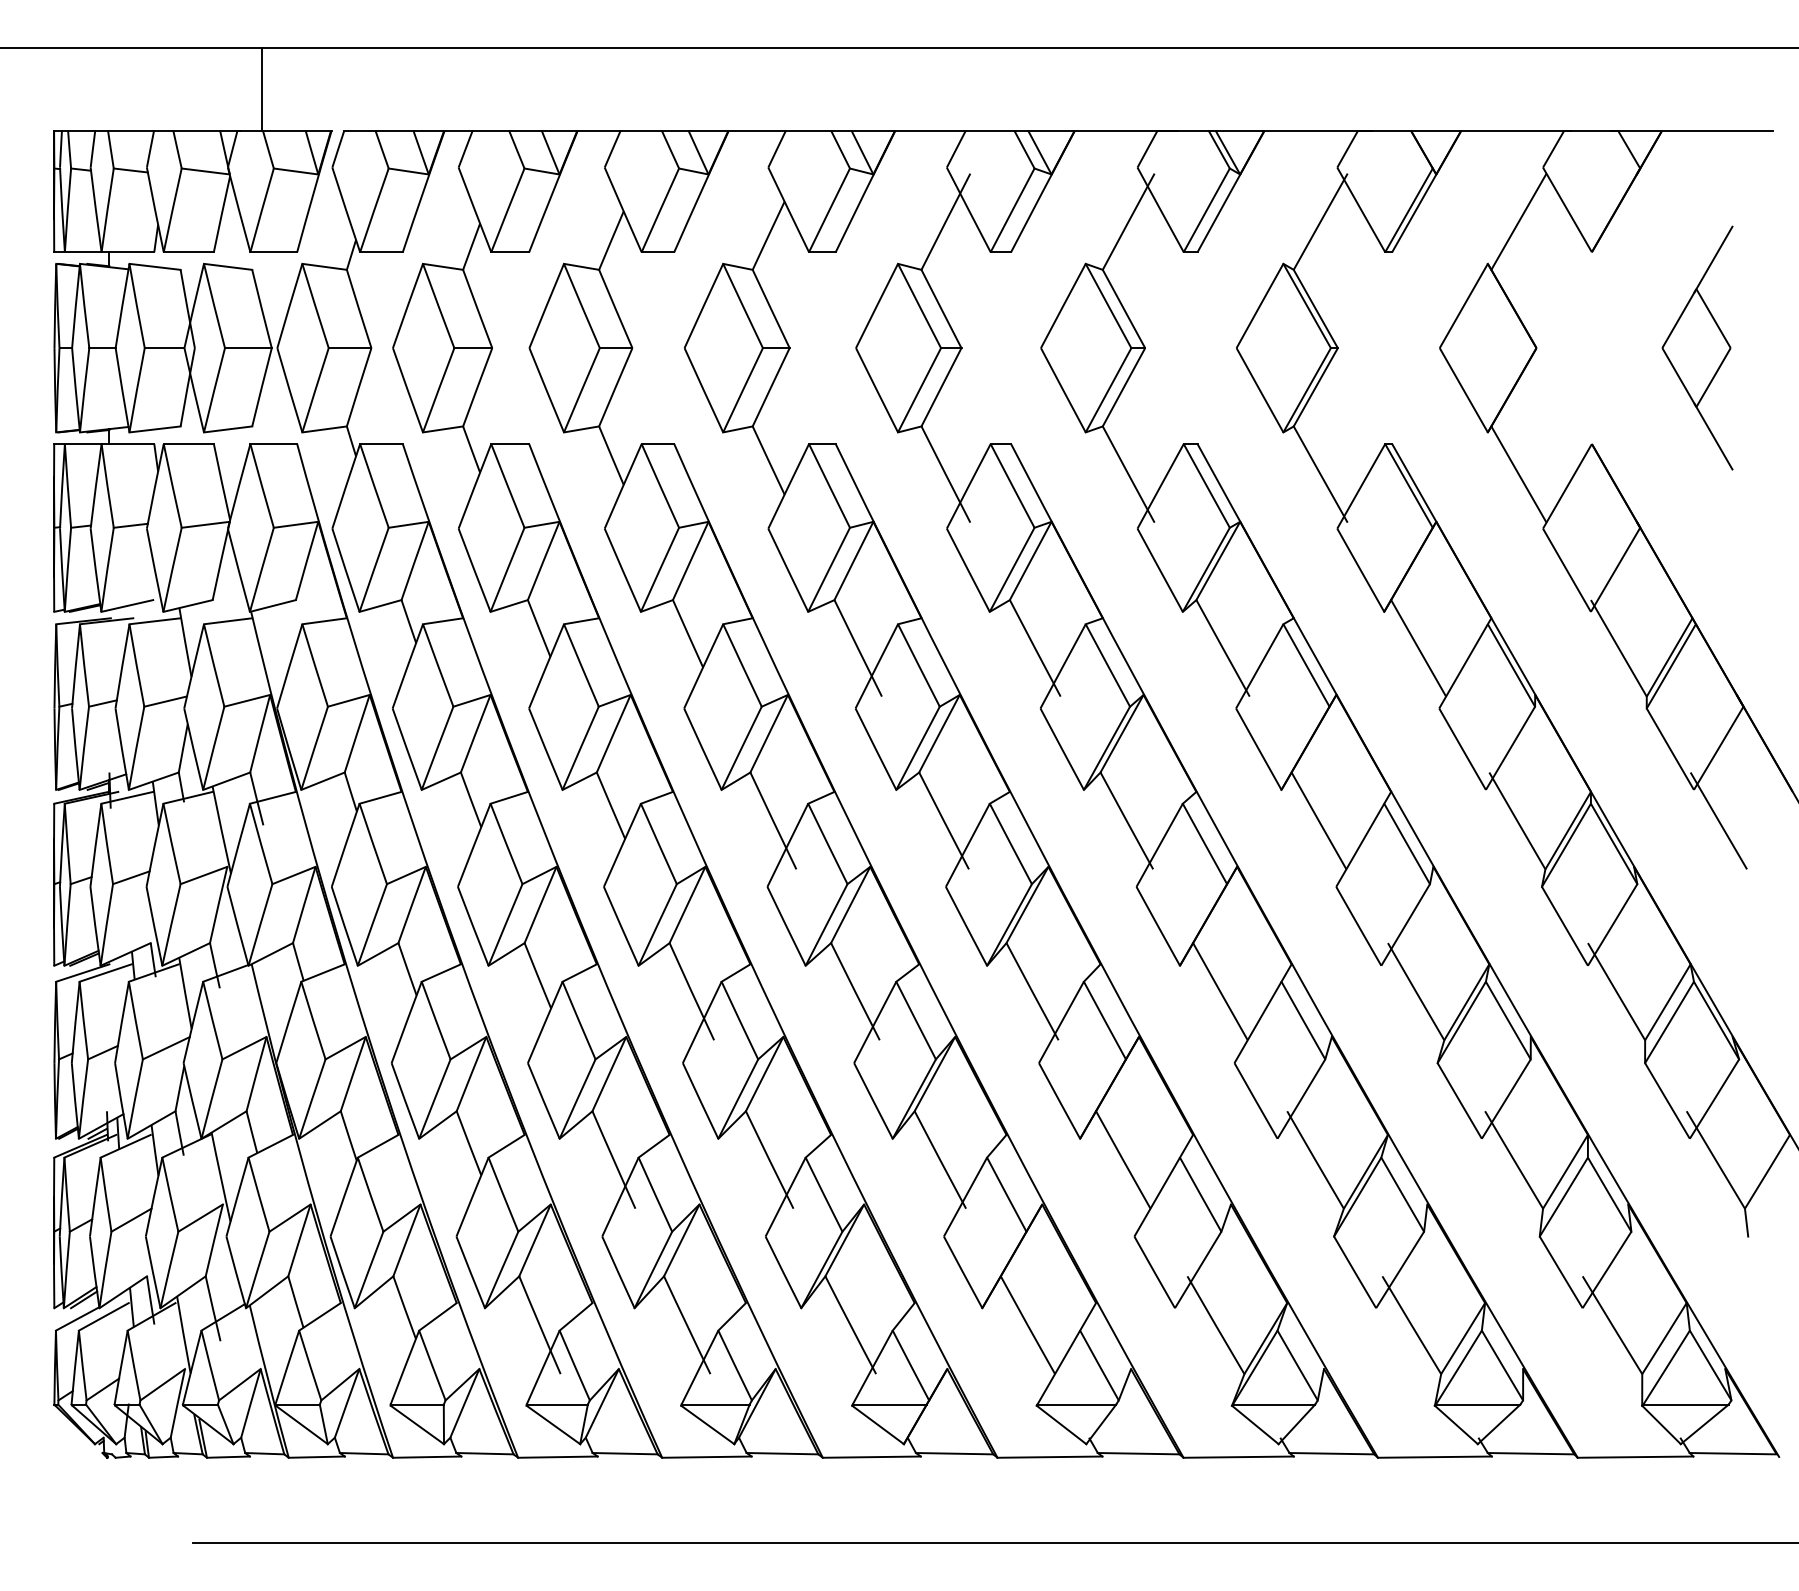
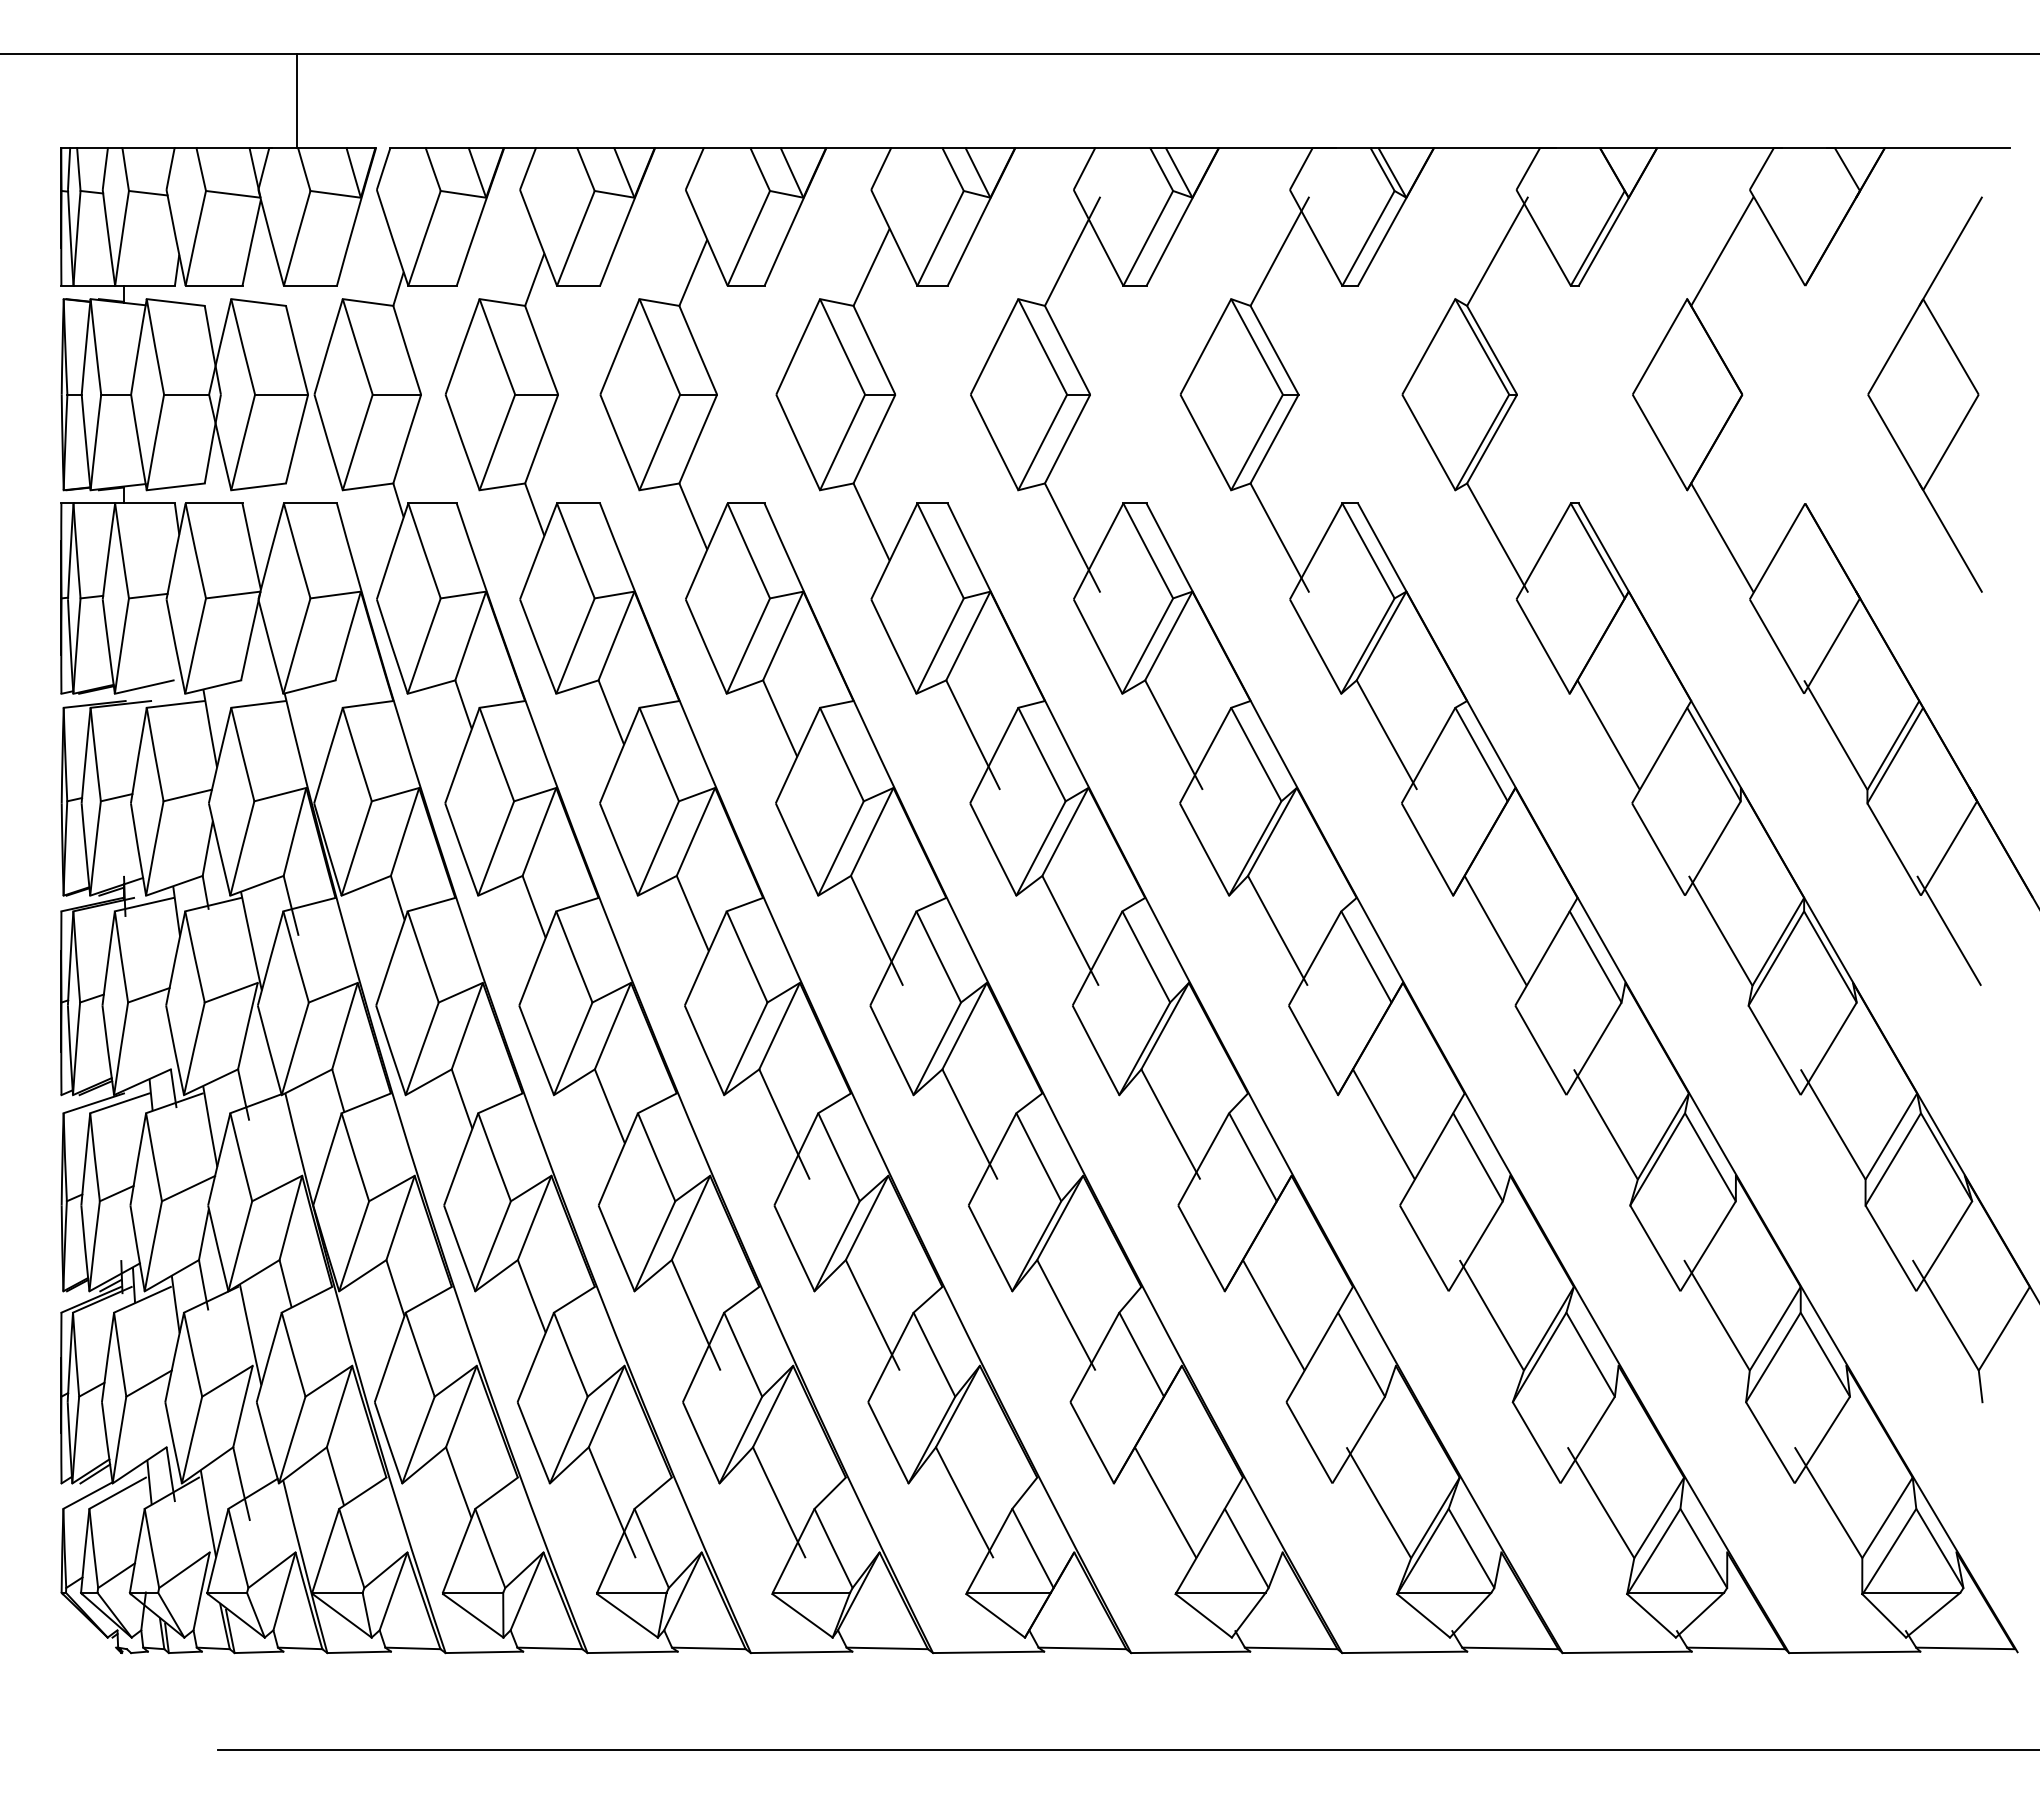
part: (1697, 347) -> (1924, 394), size x1.43

